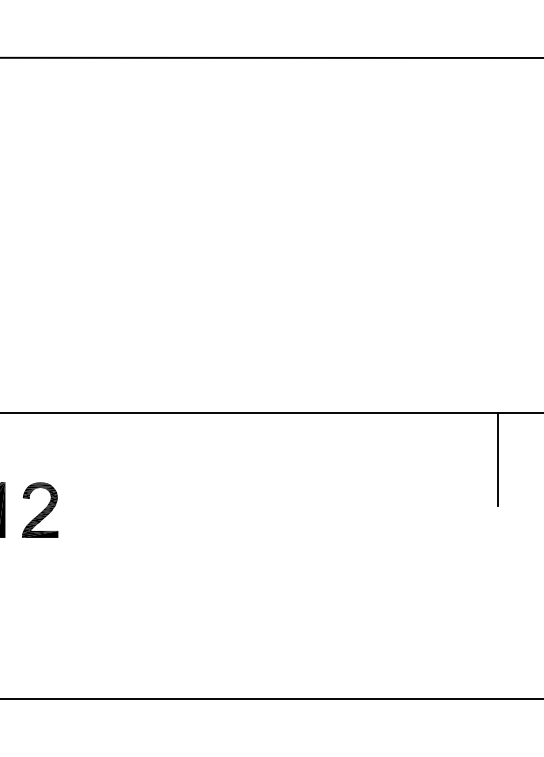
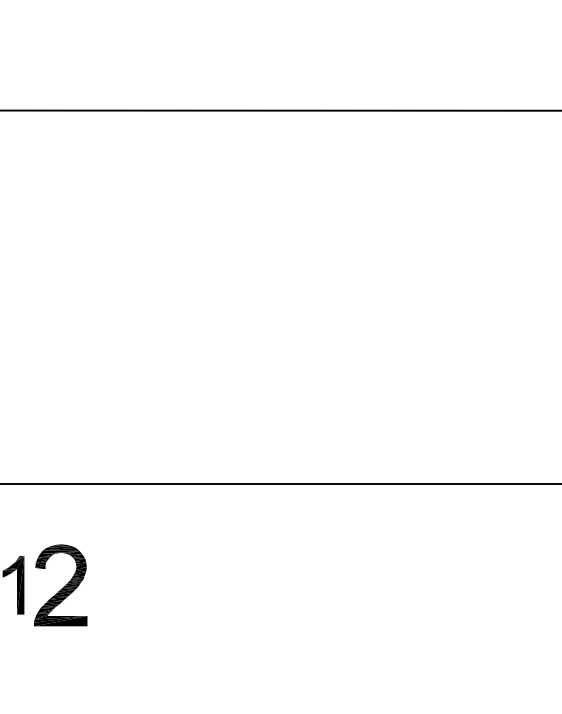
line: (498, 459) -> (542, 532), removed
part: (40, 509) -> (61, 584), size x1.4

